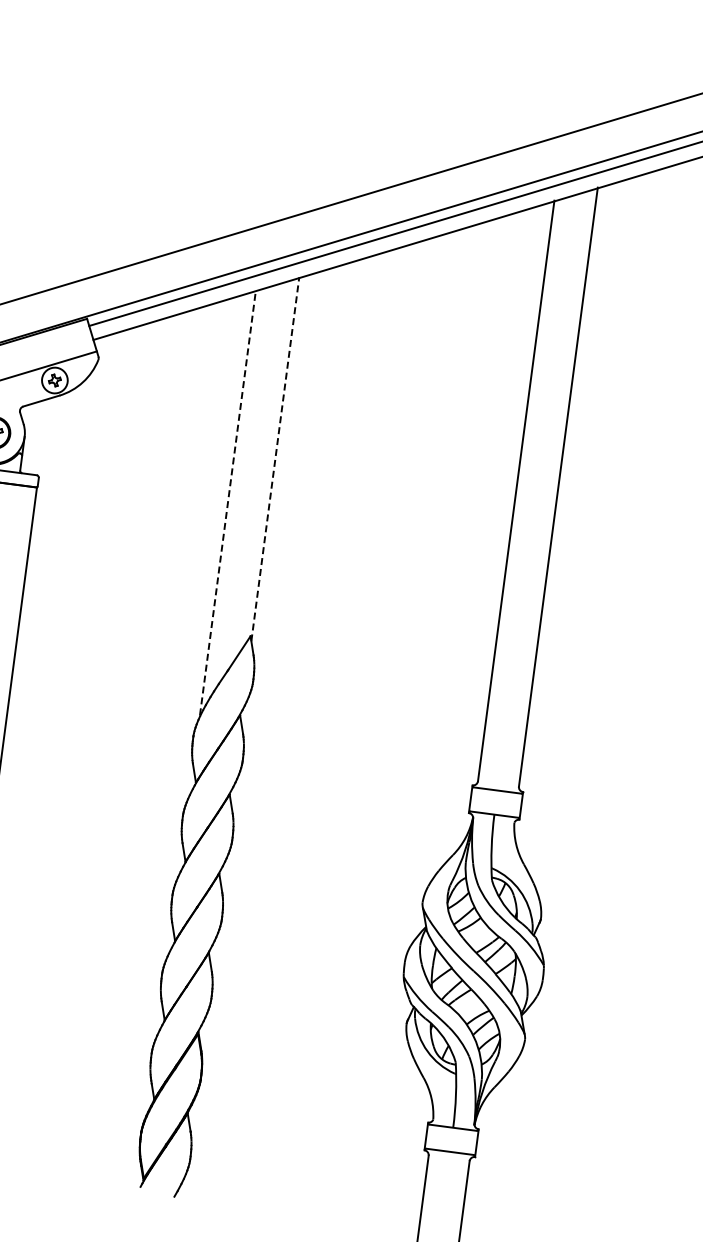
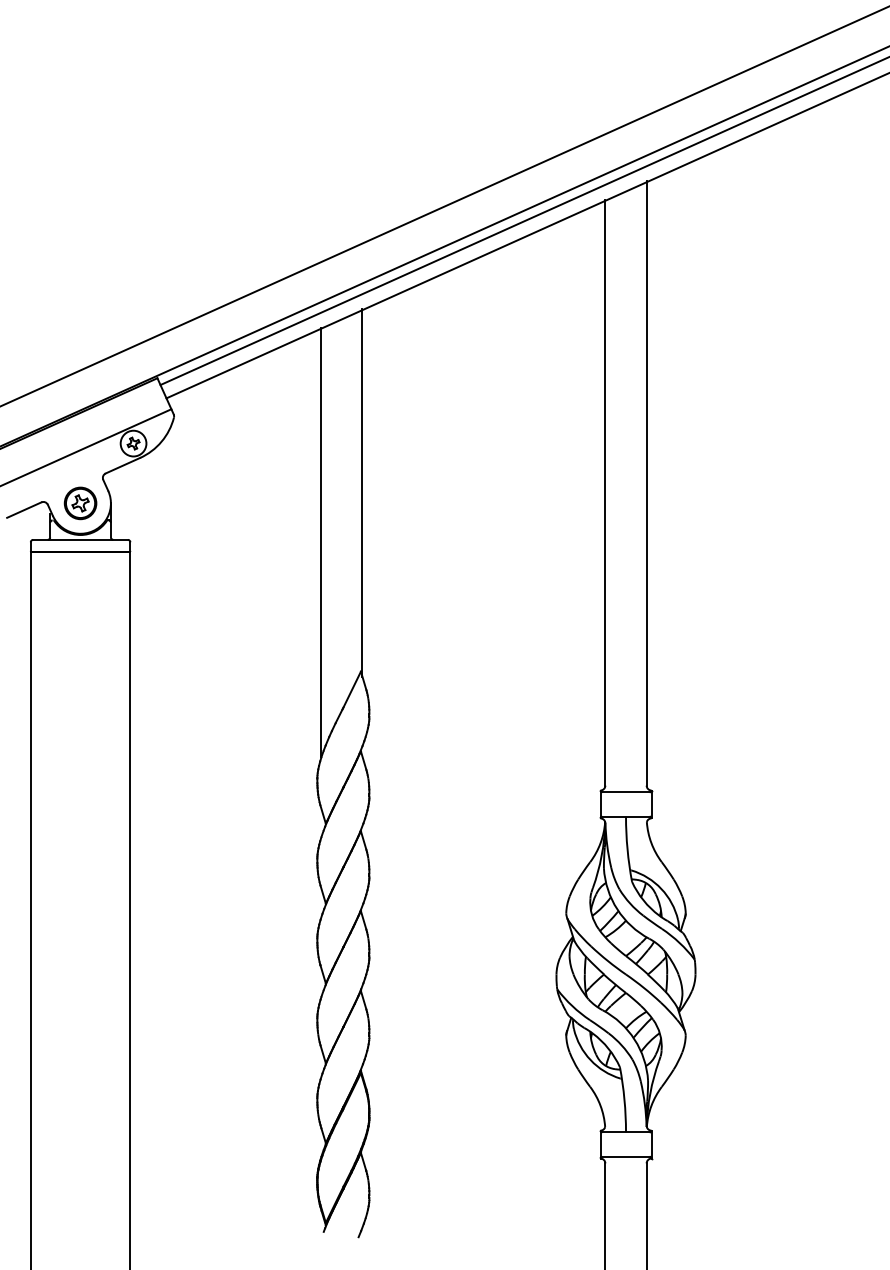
line: (275, 458) -> (362, 492), dashed -> solid
line: (228, 502) -> (321, 541), dashed -> solid

